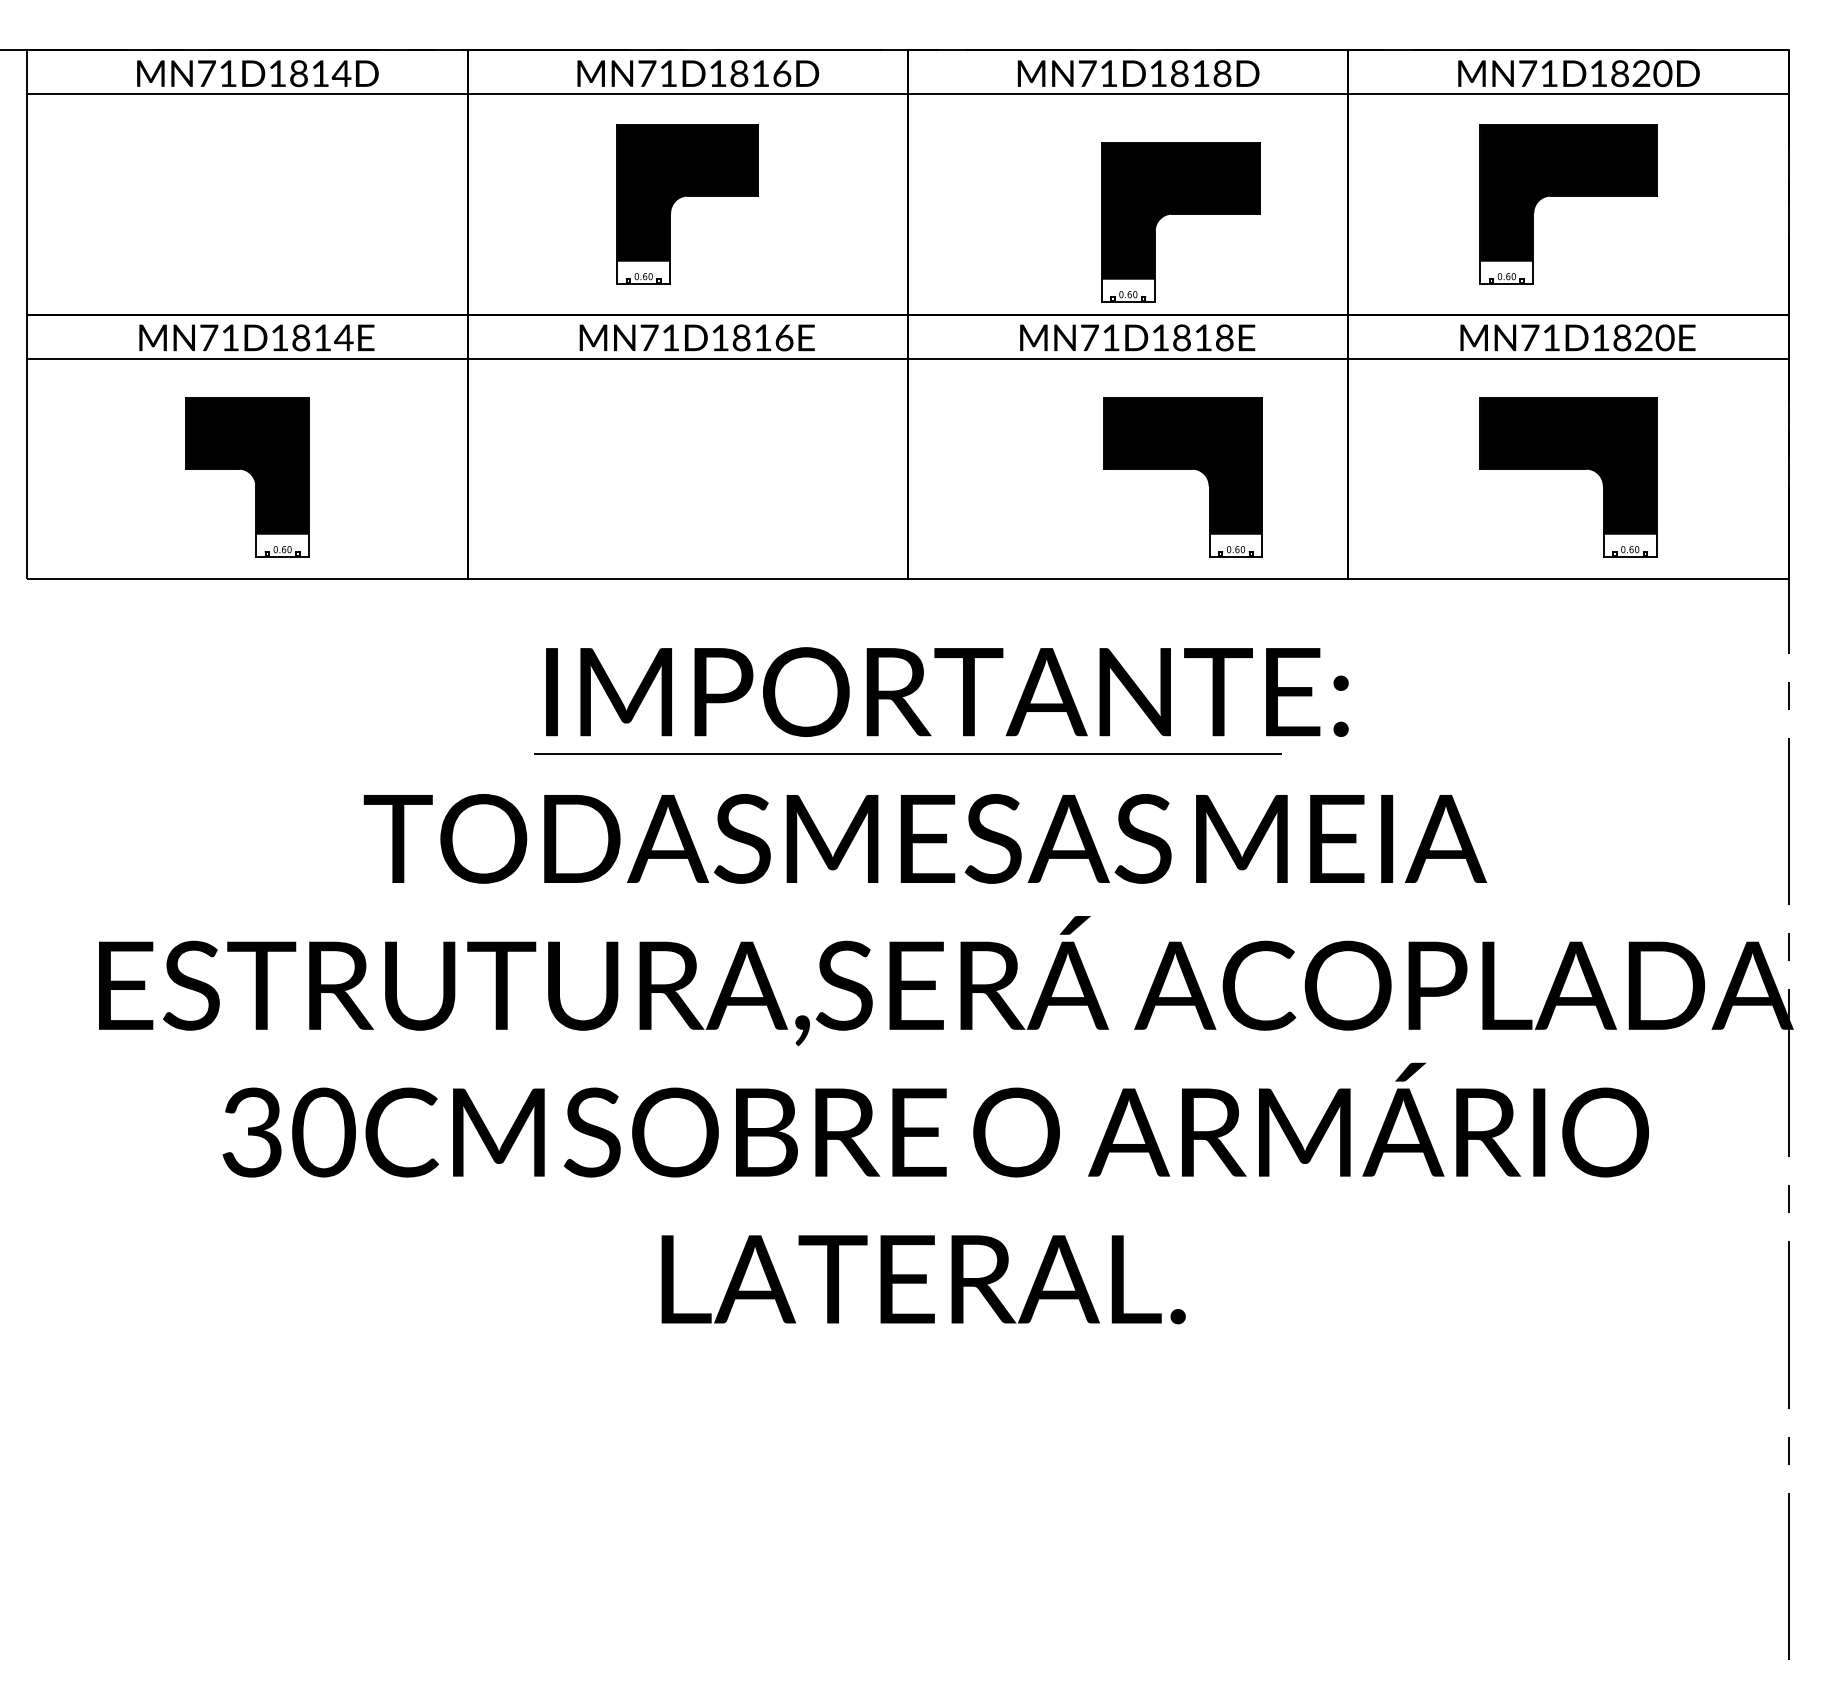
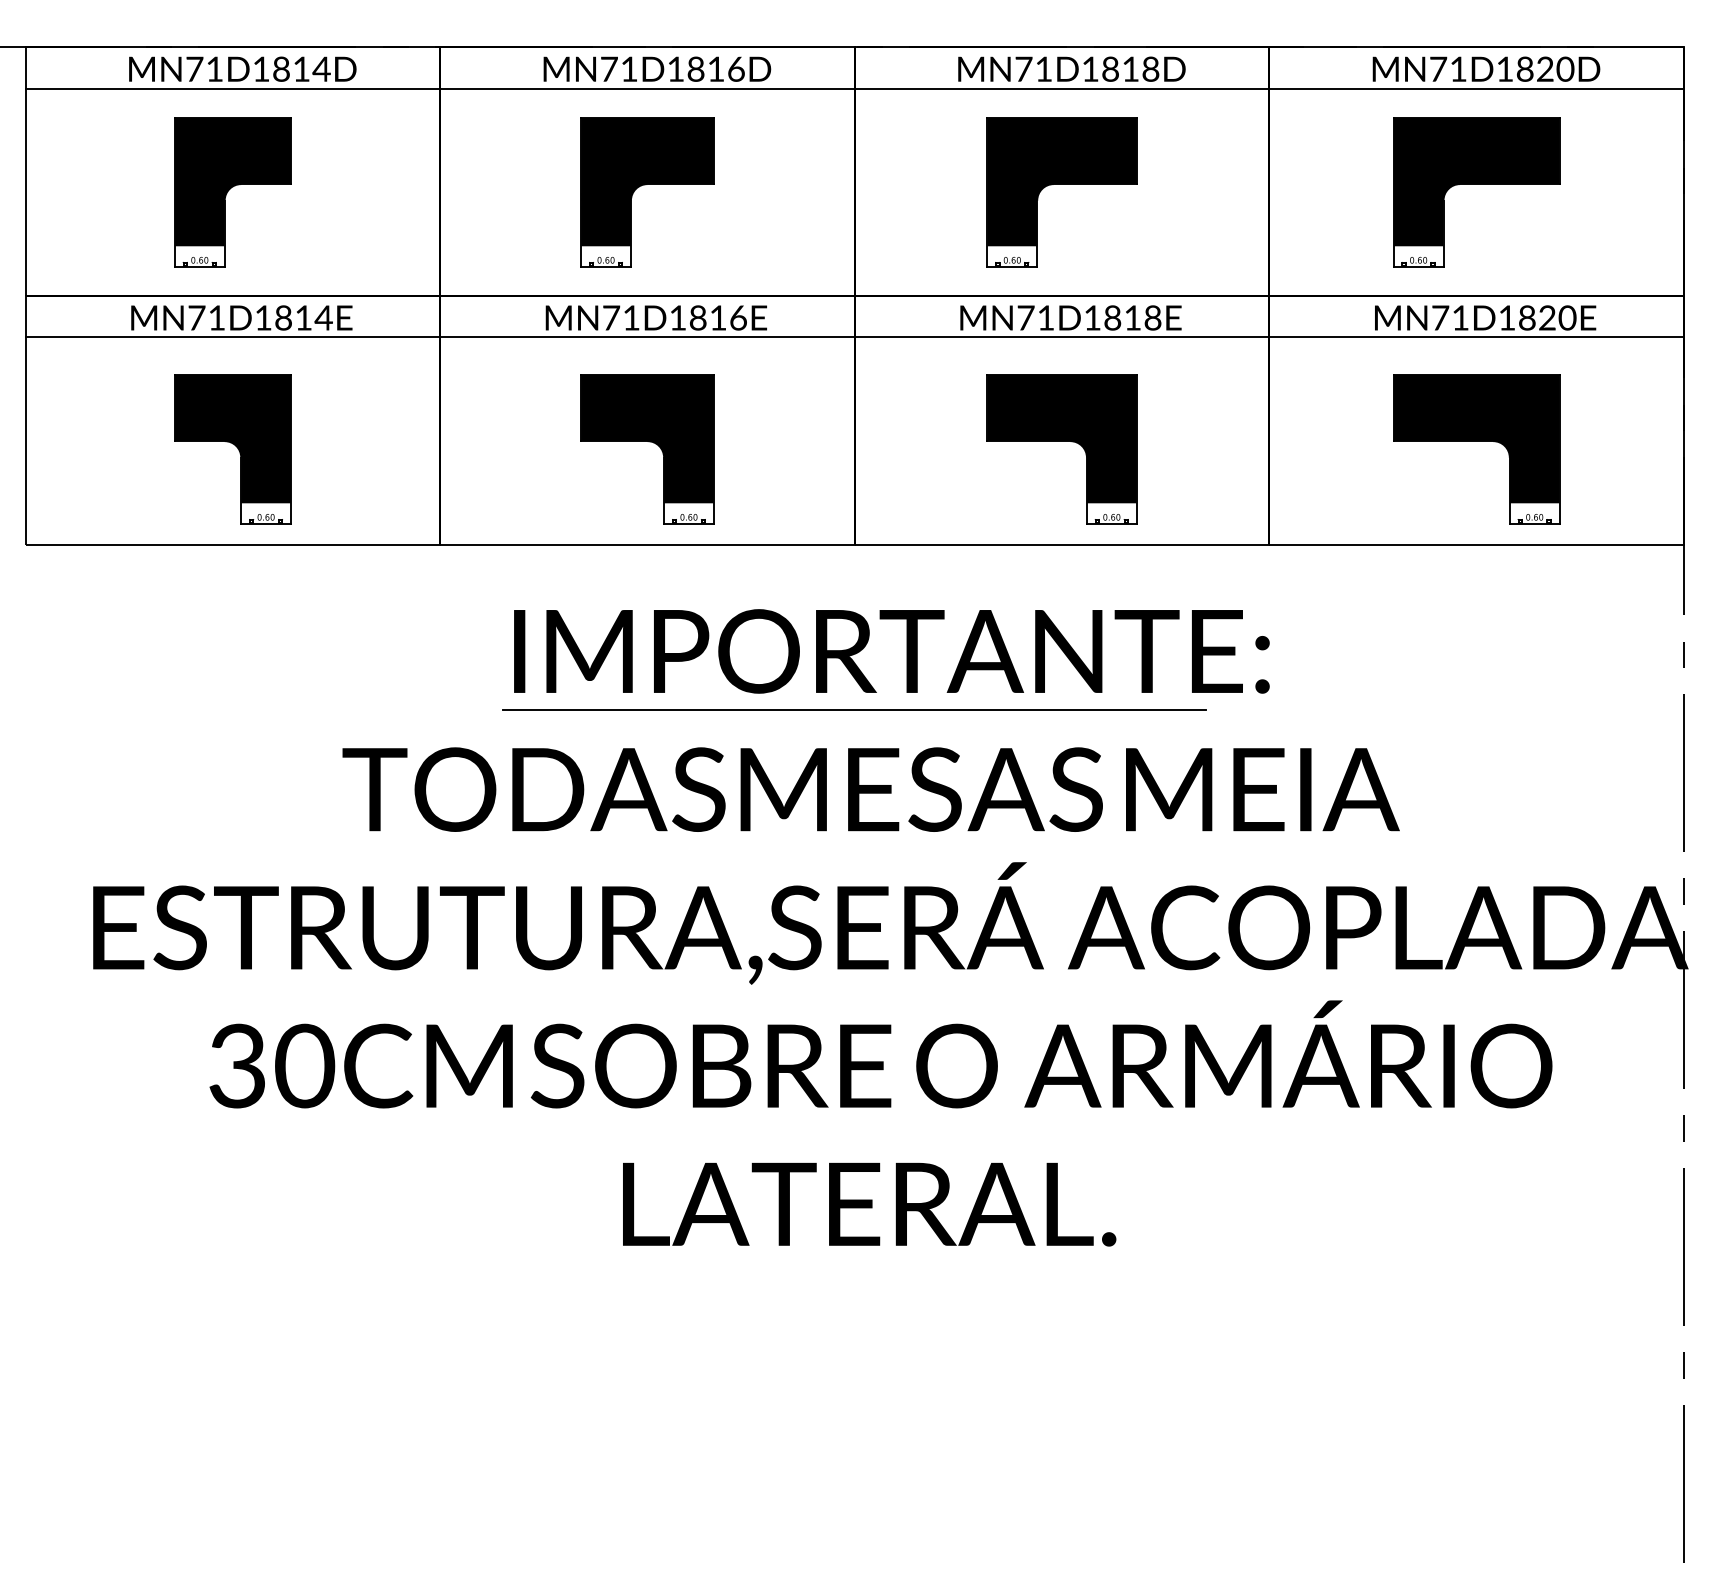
part: (247, 204) -> (233, 192), added
part: (1180, 214) -> (1061, 184), moved
part: (687, 469) -> (647, 441), added
part: (1182, 469) -> (1061, 441), moved

